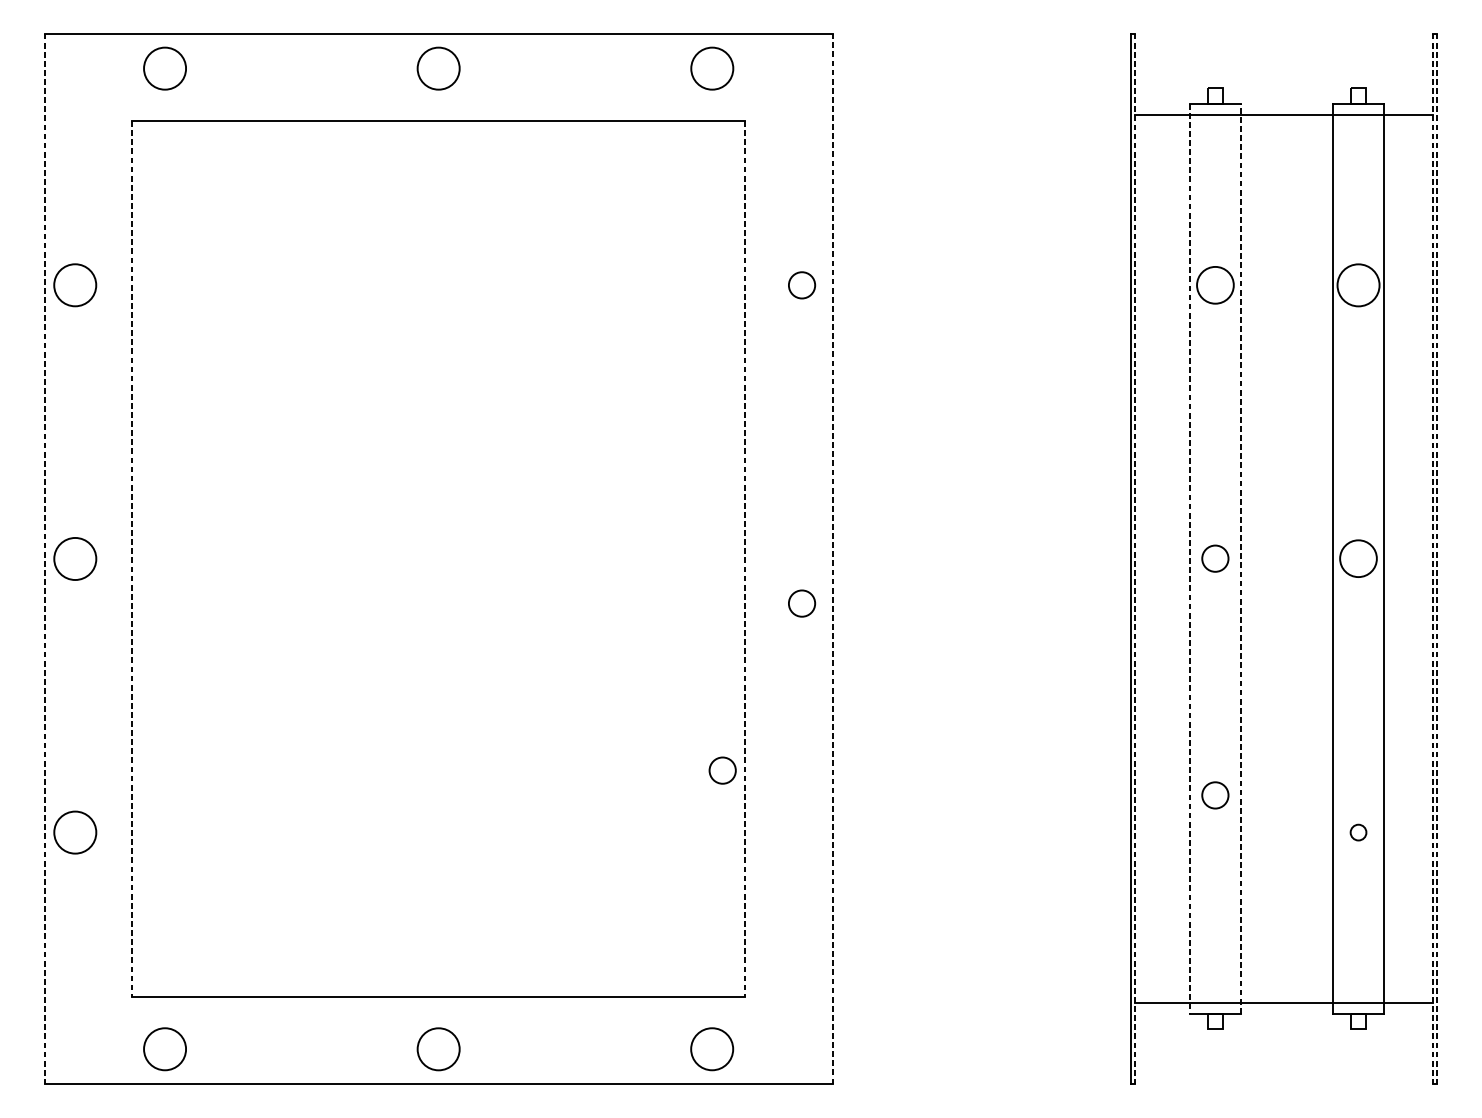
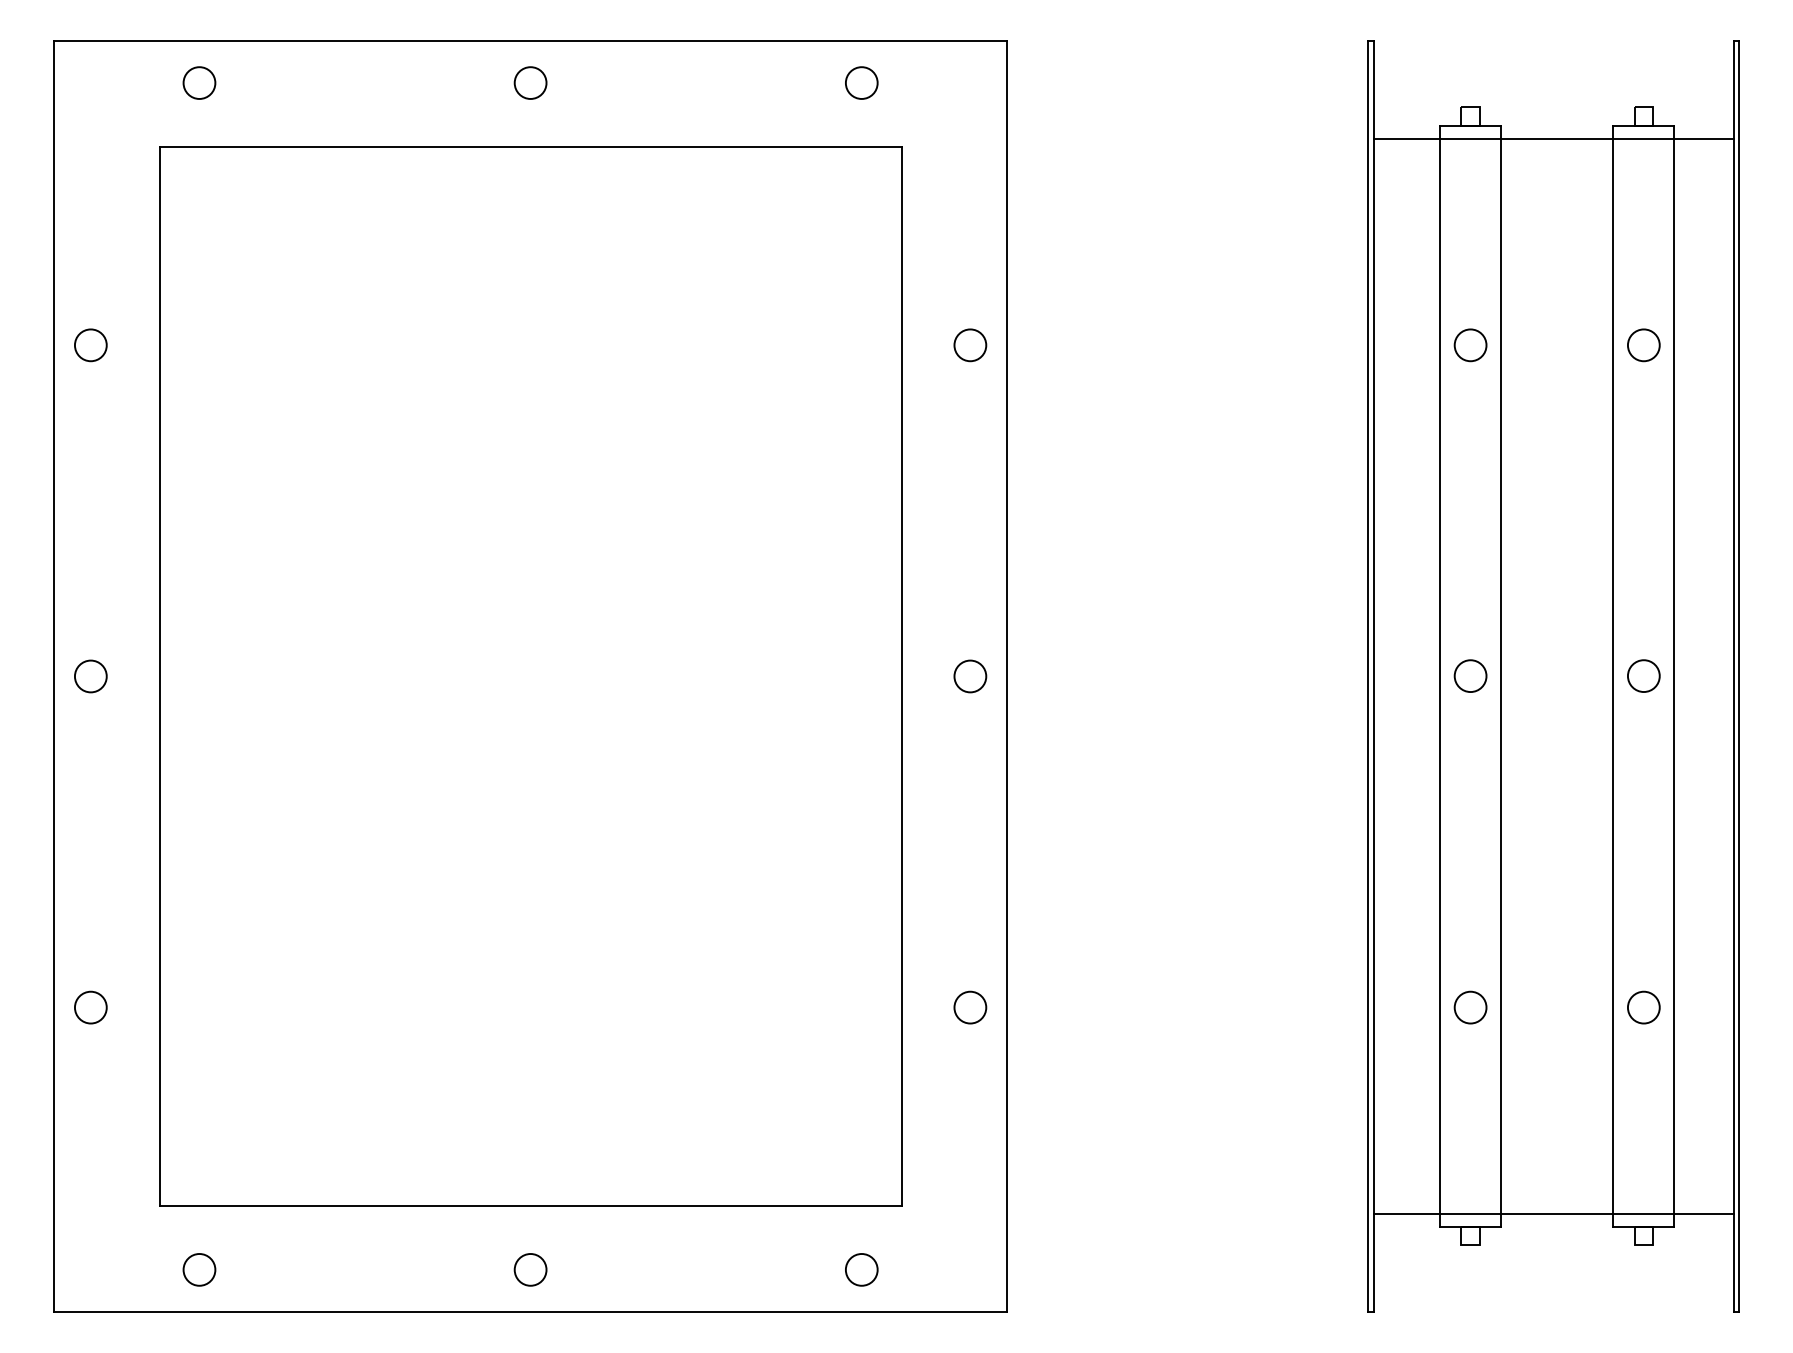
circle: (165, 68) -> (199, 82), size x0.62
circle: (438, 68) -> (530, 82), size x0.62
circle: (712, 68) -> (861, 82), size x0.62
circle: (75, 285) -> (90, 345), size x0.62
circle: (1215, 285) -> (1470, 345), size x0.71
circle: (1358, 285) -> (1643, 345), size x0.62
circle: (1358, 558) -> (1643, 675), size x0.71
line: (44, 559) -> (53, 676), dashed -> solid
circle: (75, 559) -> (90, 676), size x0.62
line: (132, 559) -> (159, 676), dashed -> solid
line: (745, 559) -> (901, 676), dashed -> solid
line: (832, 559) -> (1007, 676), dashed -> solid
line: (1135, 559) -> (1373, 676), dashed -> solid
line: (1190, 559) -> (1440, 676), dashed -> solid
line: (1240, 559) -> (1501, 676), dashed -> solid
line: (1432, 559) -> (1733, 676), dashed -> solid
line: (1437, 559) -> (1739, 676), dashed -> solid
circle: (802, 603) -> (970, 676), moved
circle: (722, 770) -> (970, 1007), moved
circle: (1215, 795) -> (1470, 1007), moved
circle: (75, 832) -> (90, 1007), size x0.62
circle: (1358, 832) -> (1643, 1007), size x1.67
circle: (165, 1048) -> (199, 1269), size x0.62
circle: (438, 1048) -> (530, 1269), size x0.62
circle: (712, 1048) -> (861, 1269), size x0.62

